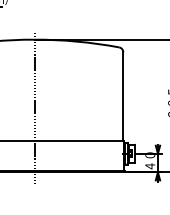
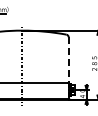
line: (122, 97) -> (68, 60), solid -> dashed

